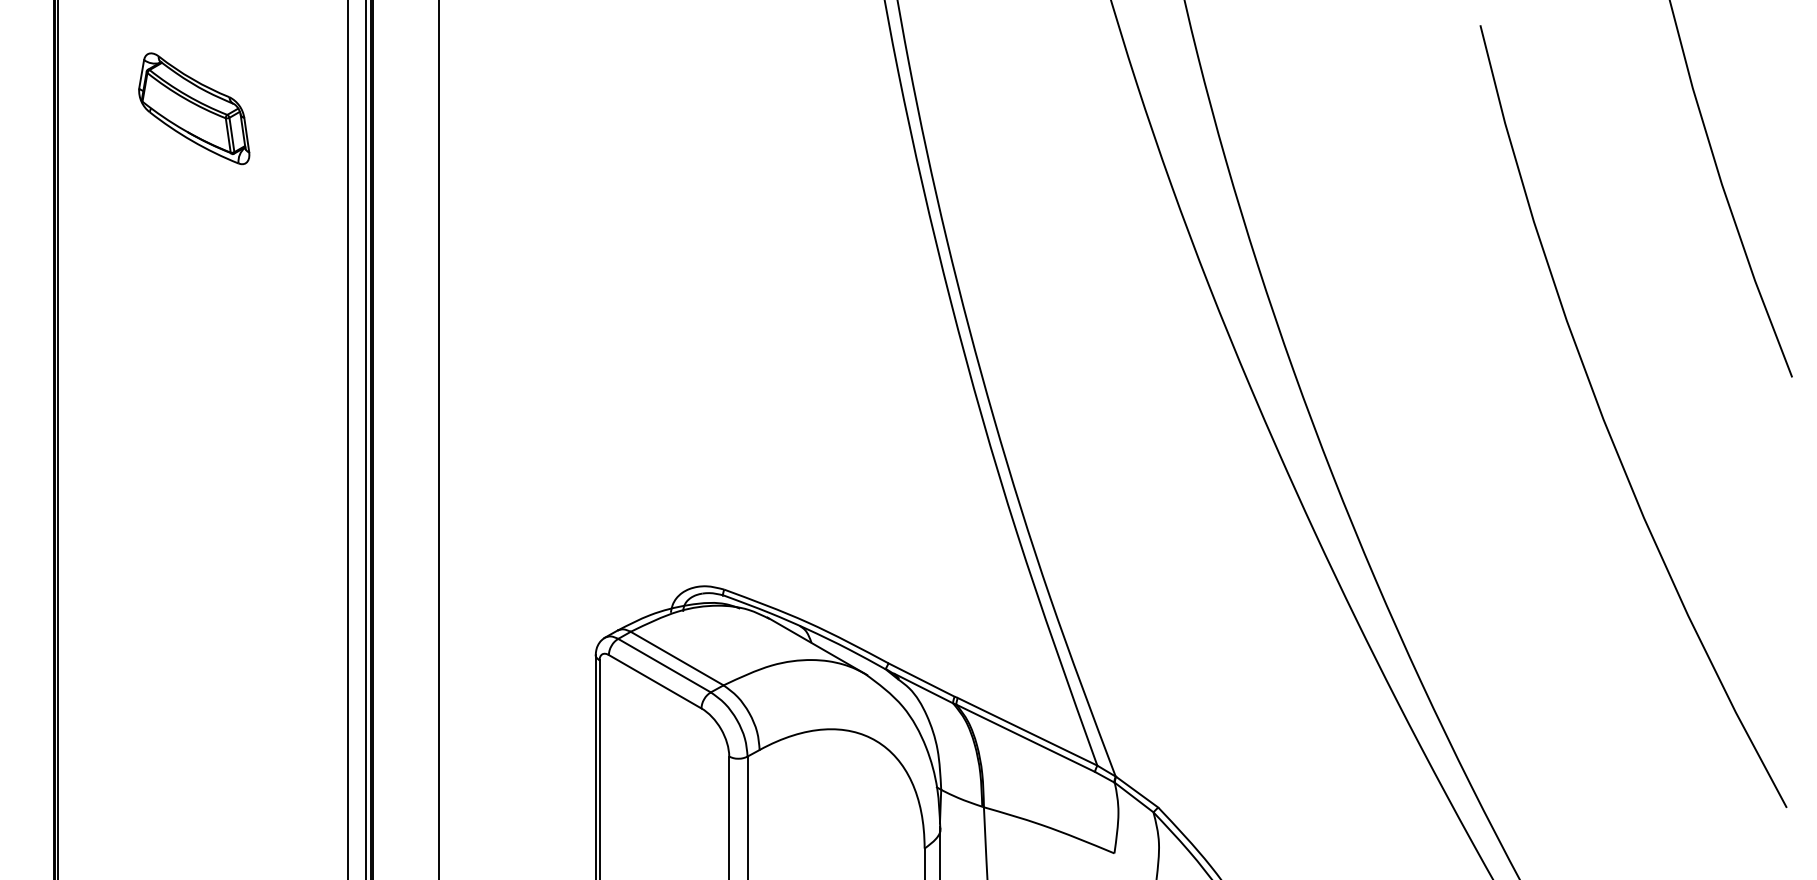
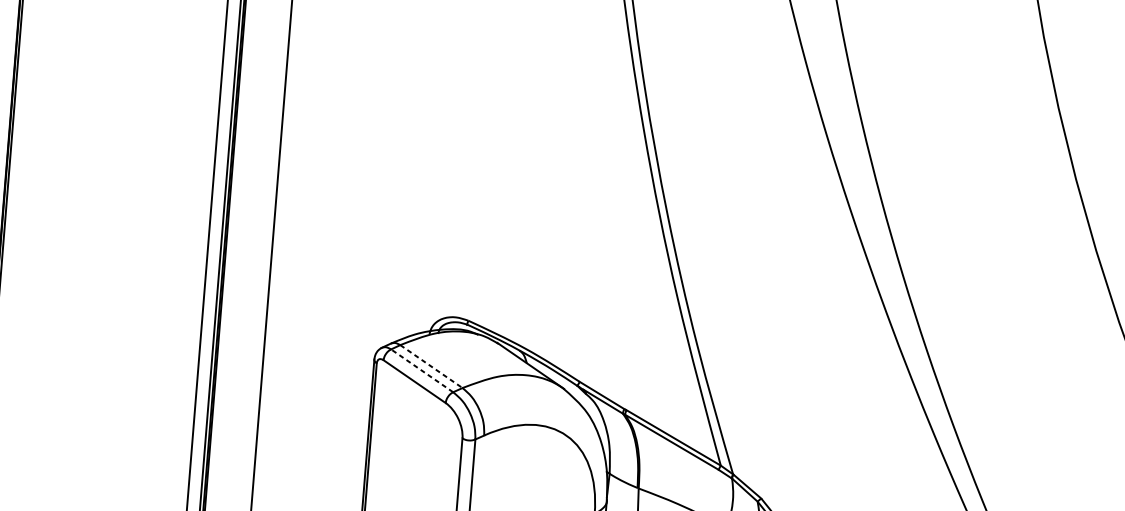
line: (677, 658) -> (431, 366), solid -> dashed
line: (664, 665) -> (422, 370), solid -> dashed

